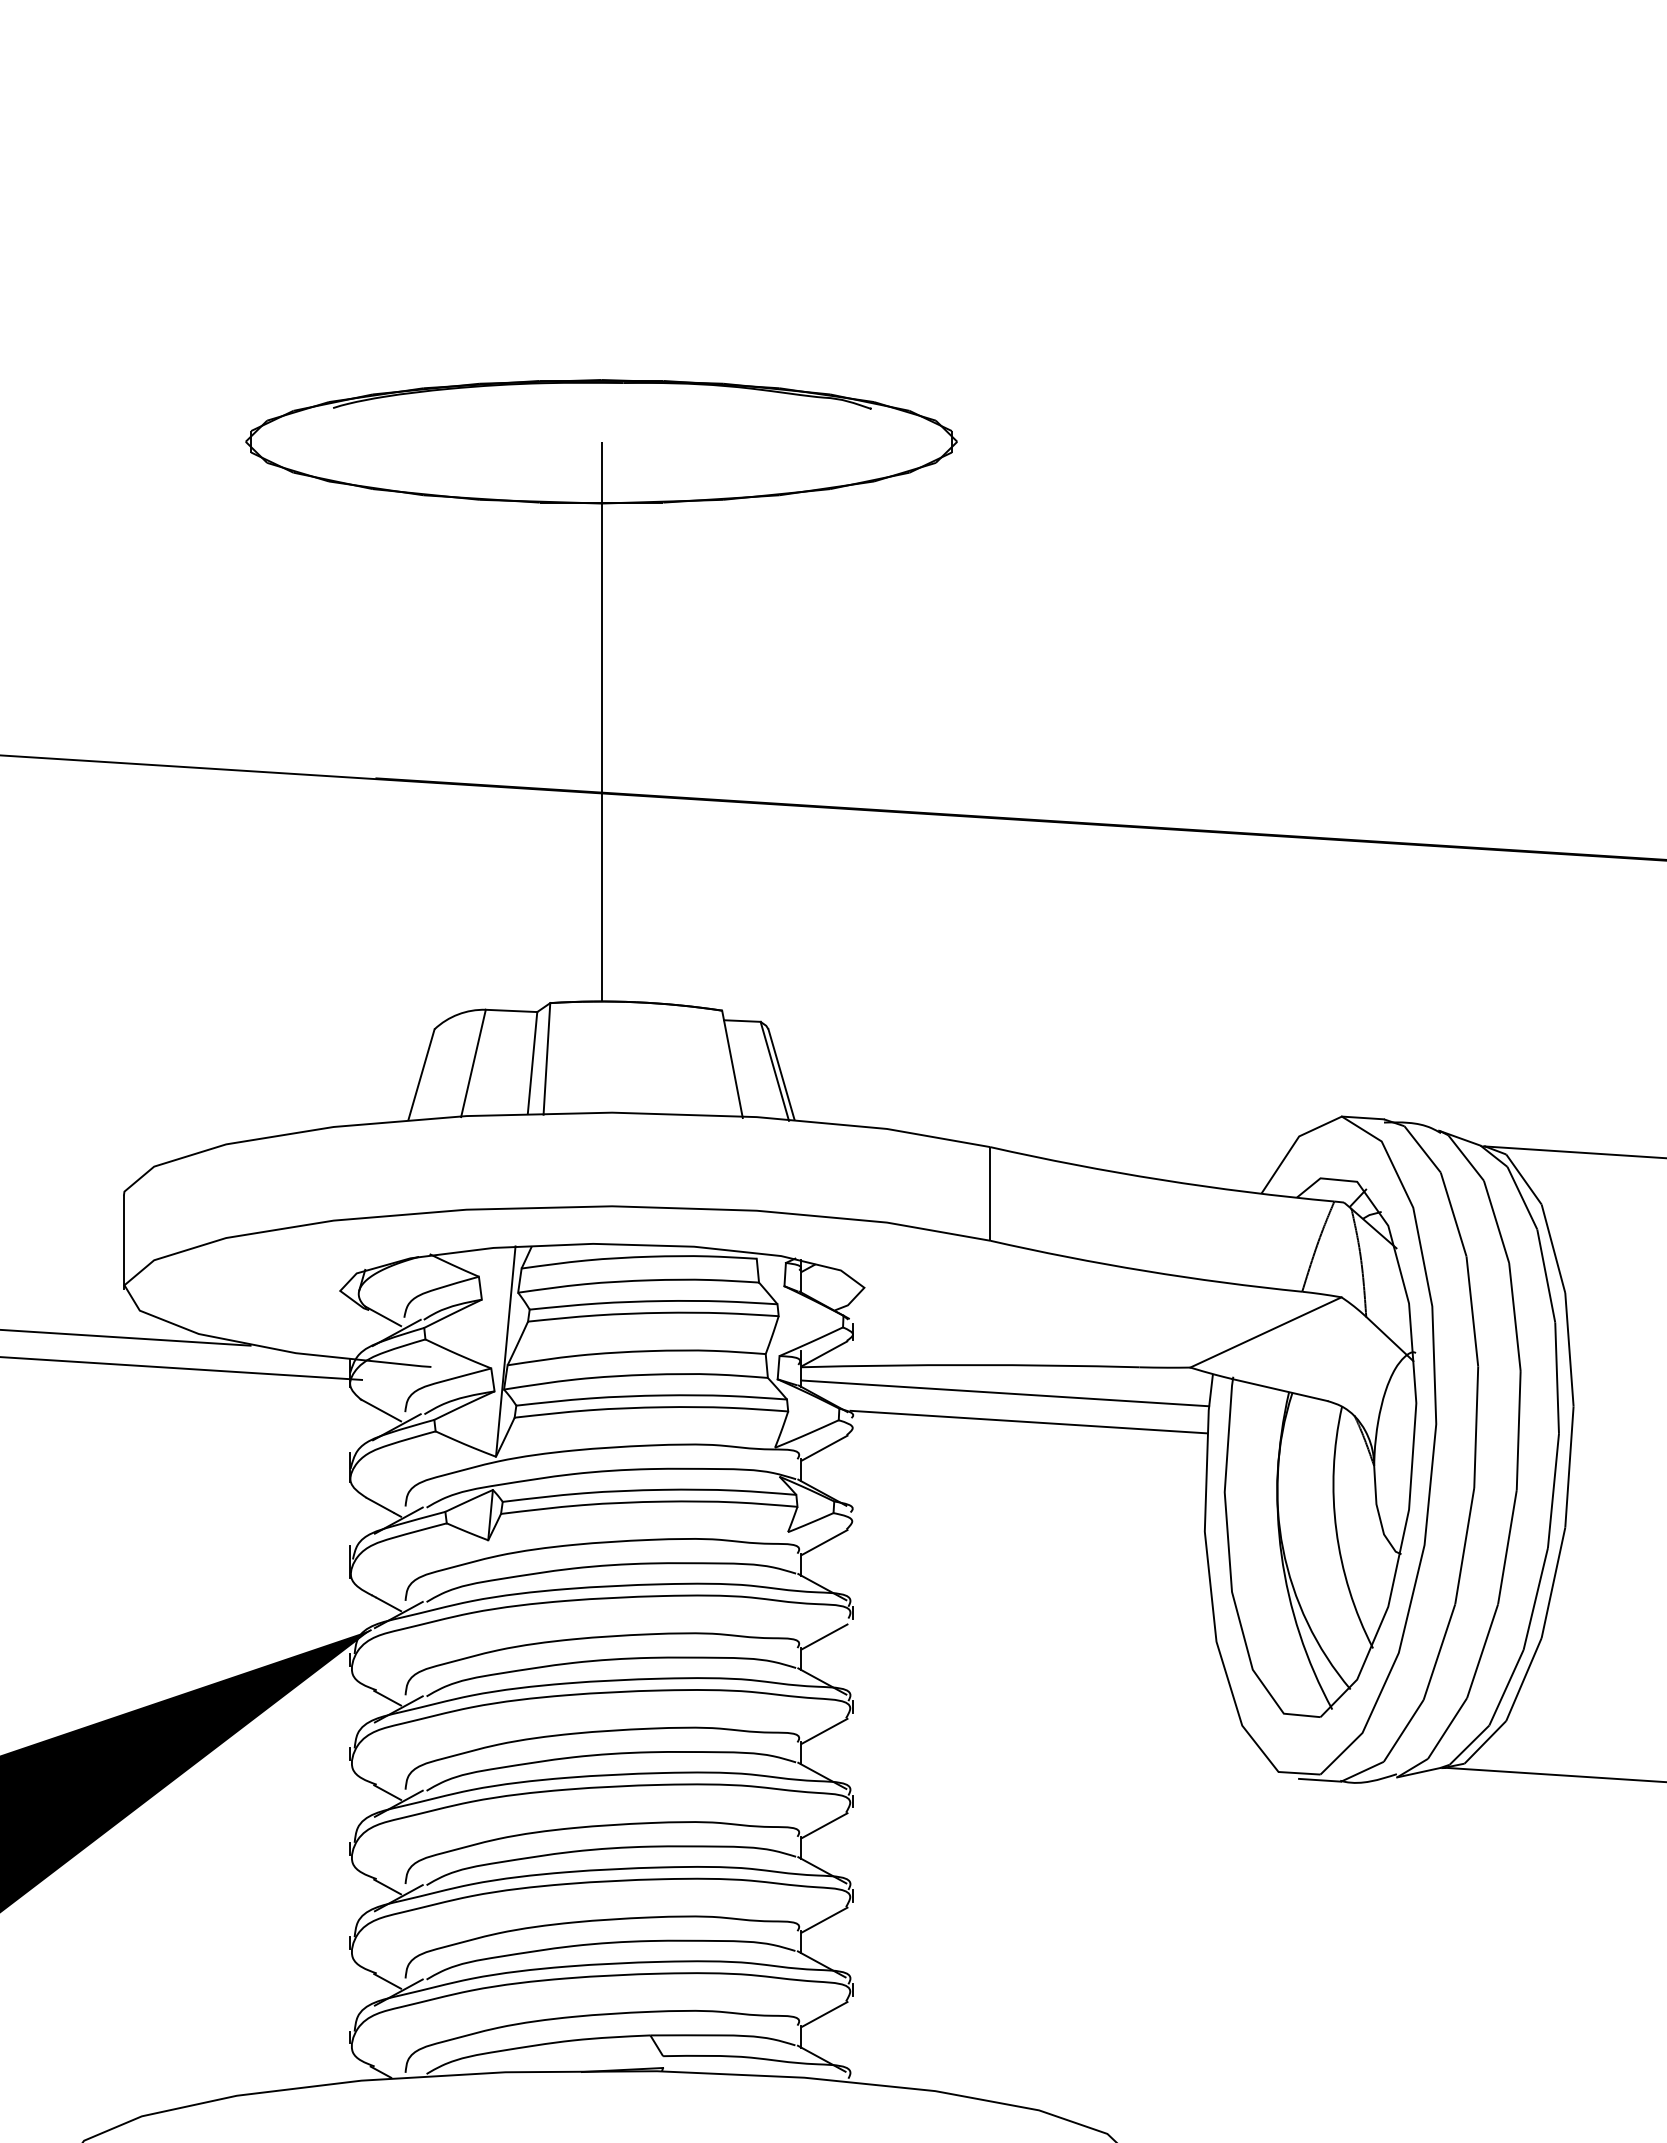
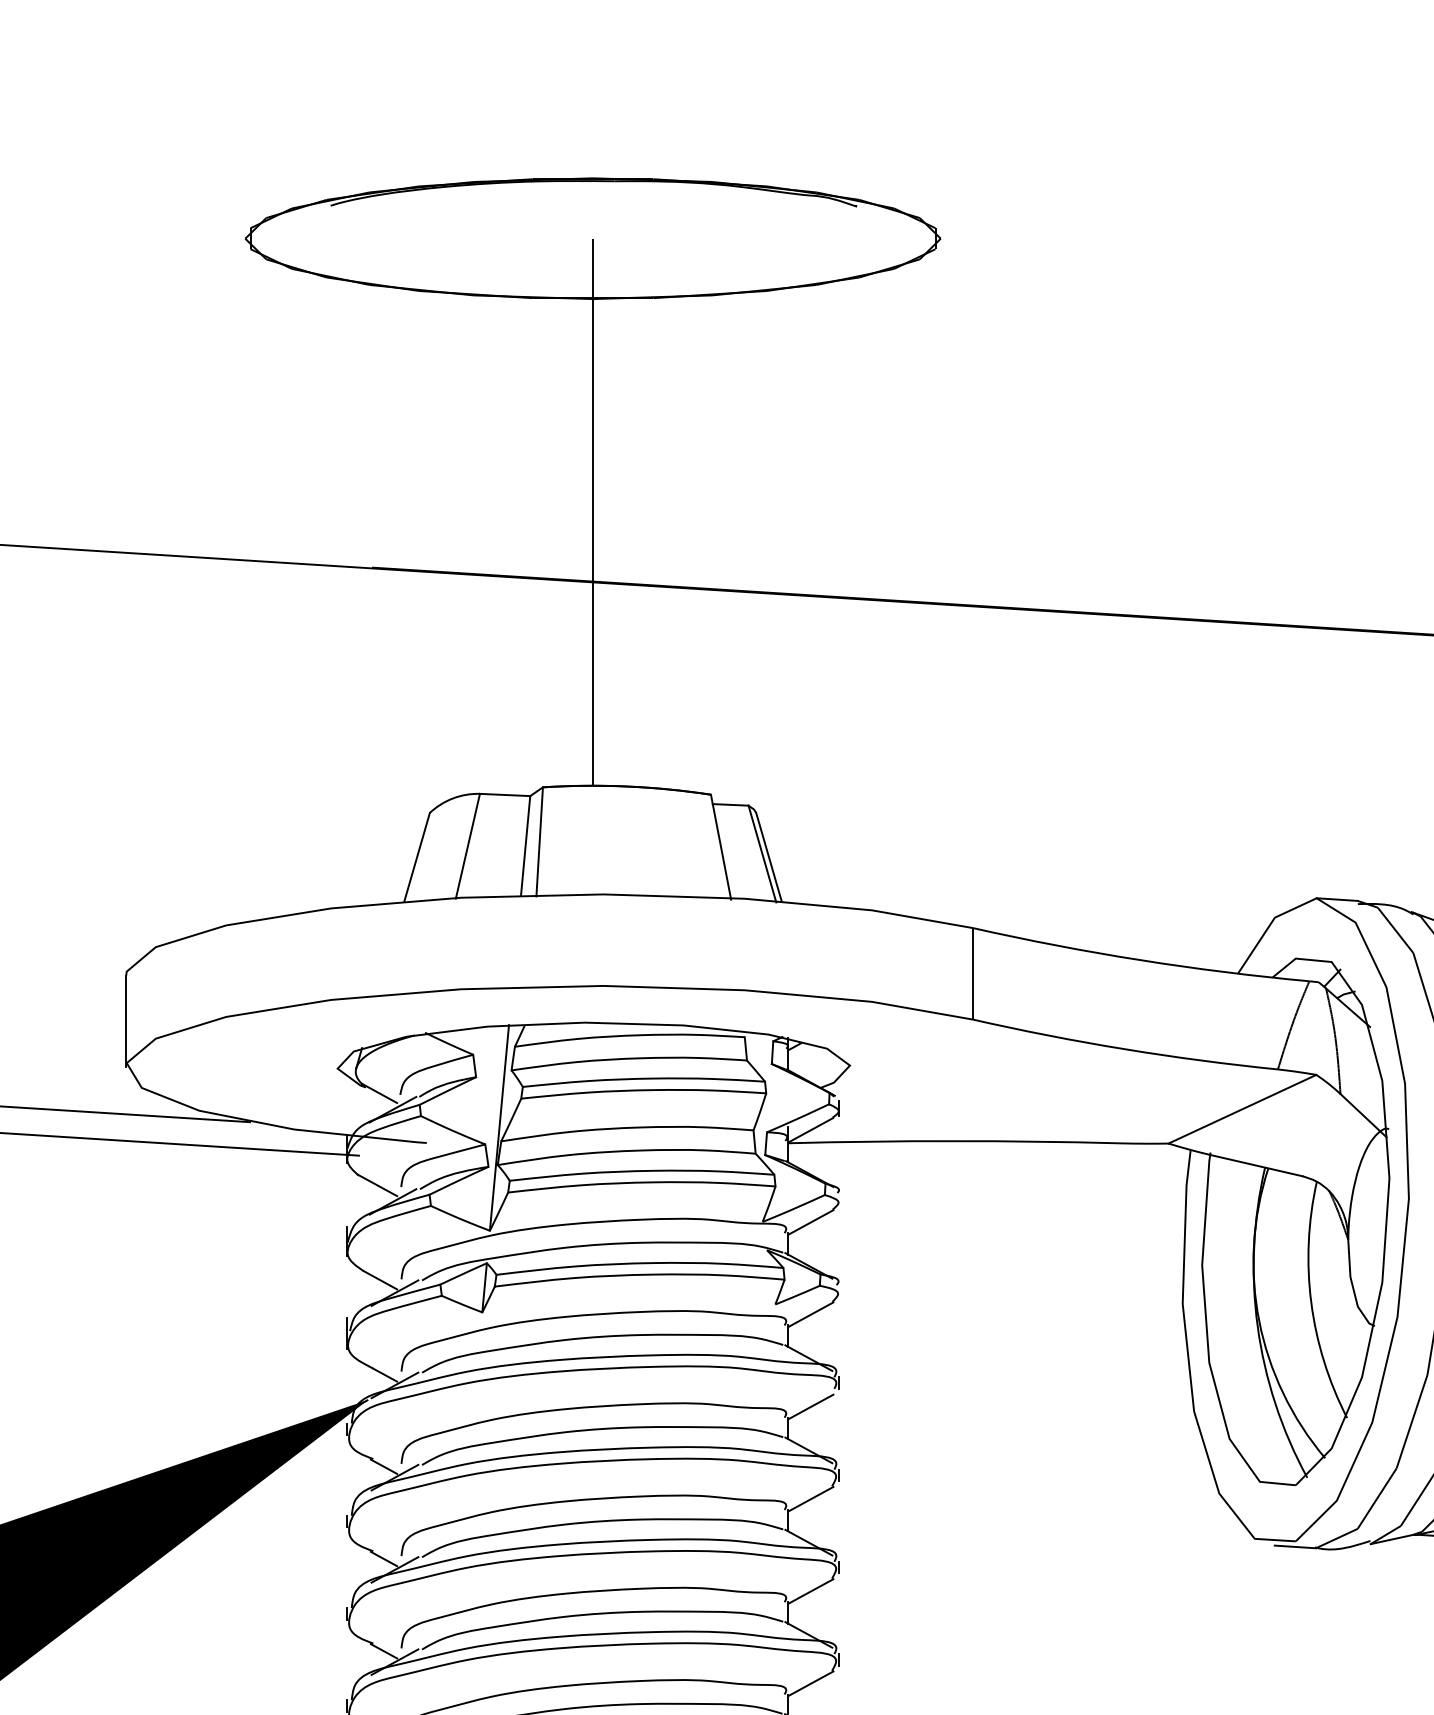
line: (1005, 1393) -> (987, 1168), removed
line: (1028, 1421) -> (1010, 1196), removed

